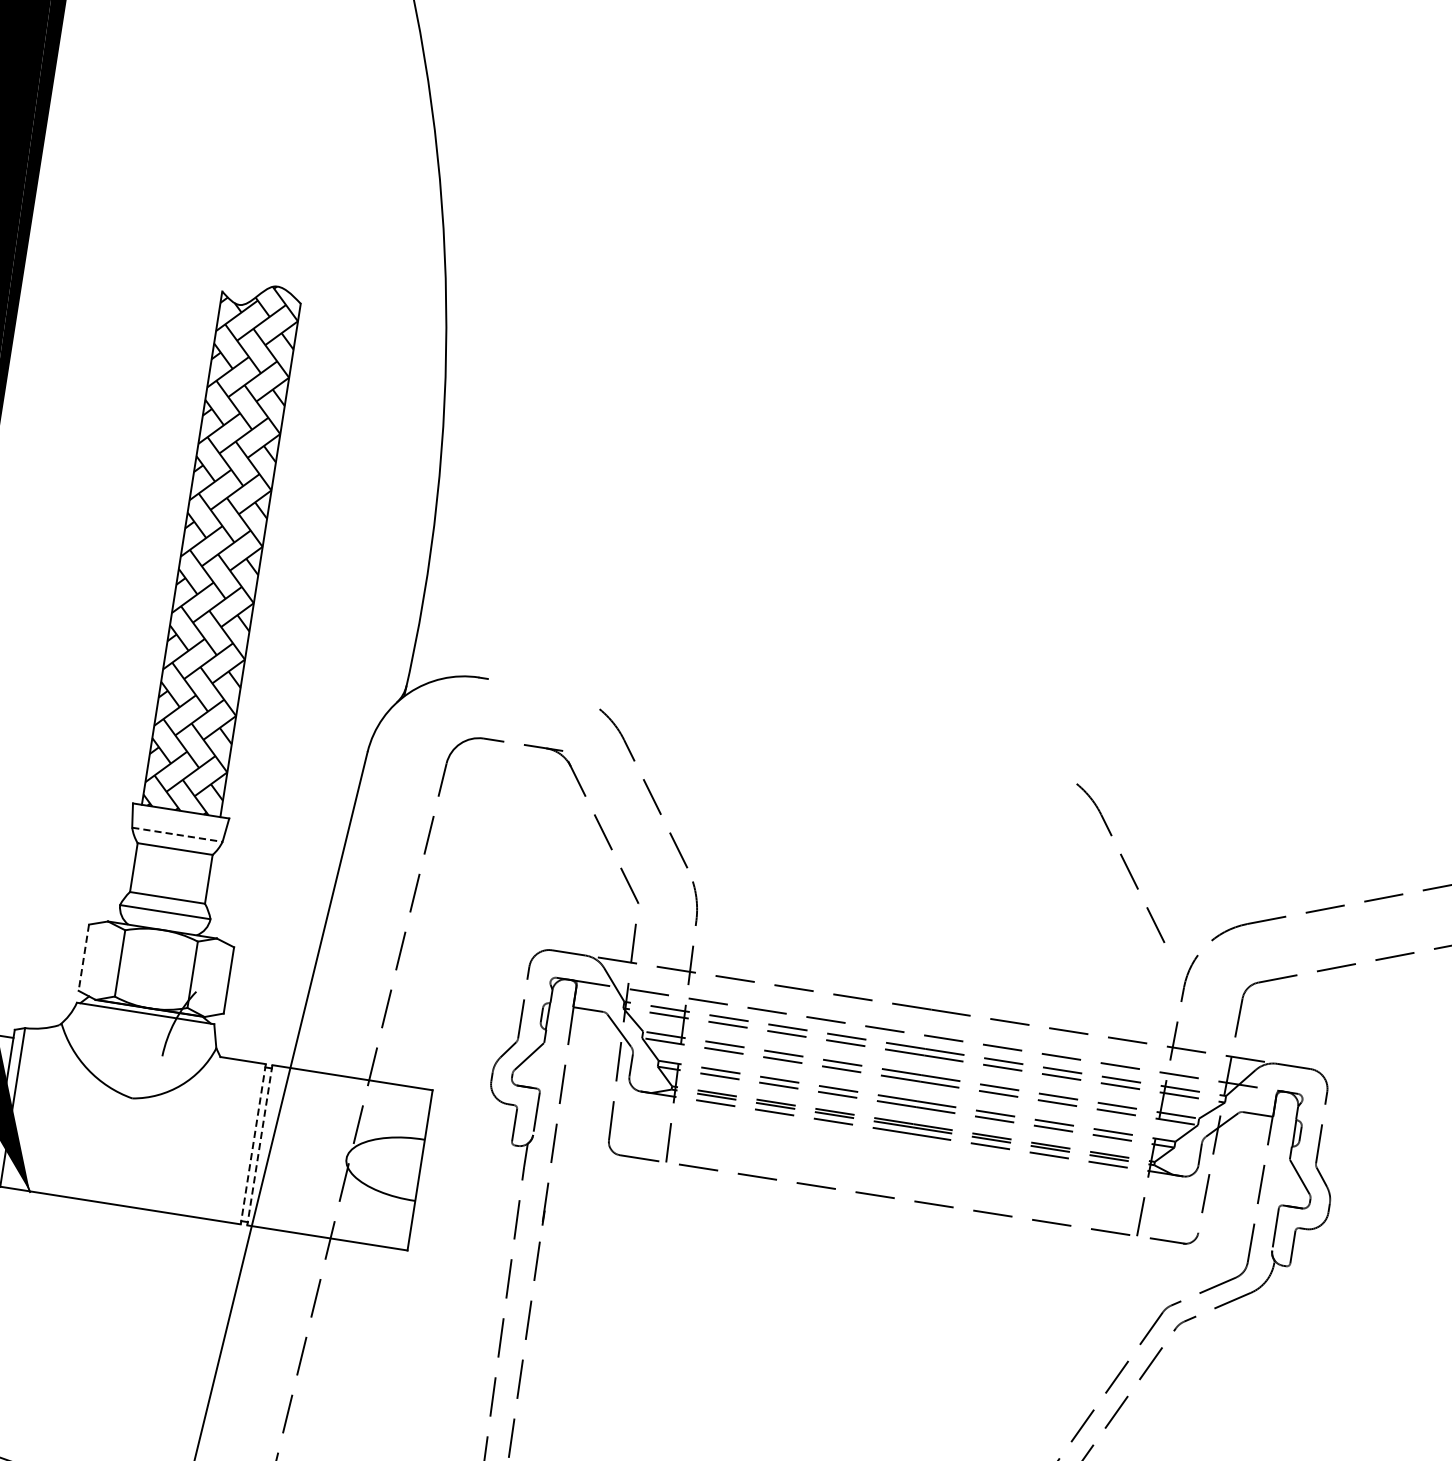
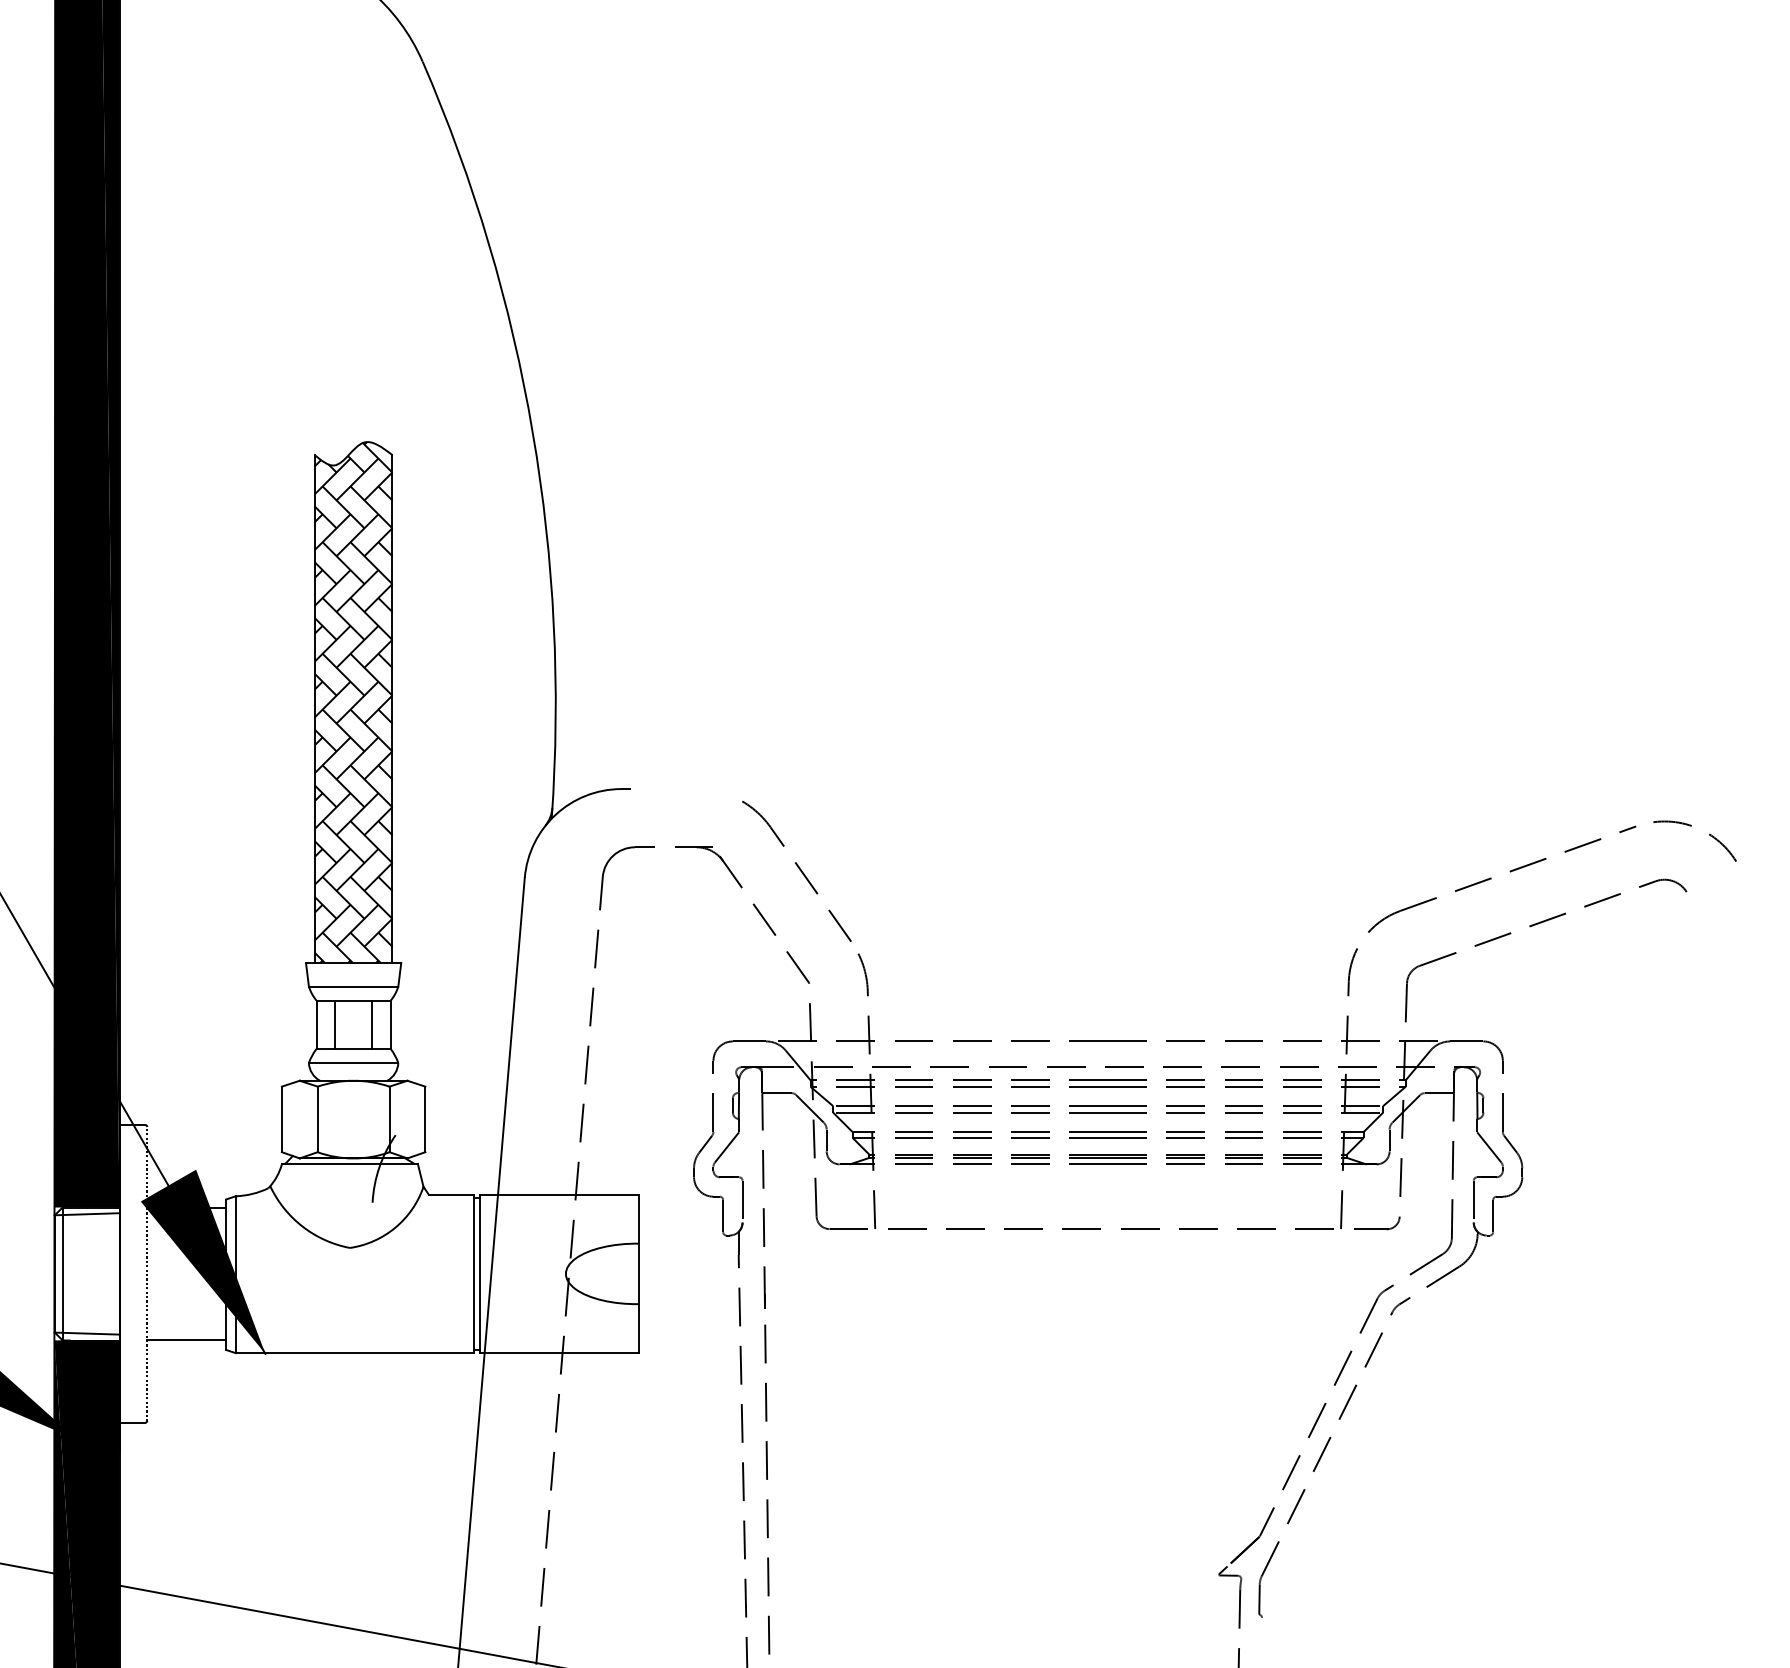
line: (177, 834) -> (353, 986), dashed -> solid
part: (1120, 863) -> (1268, 871), removed
line: (153, 870) -> (335, 1024), added
line: (190, 876) -> (372, 1024), added
line: (83, 957) -> (281, 1119), dashed -> solid
line: (253, 1144) -> (473, 1274), dashed -> solid
line: (260, 1145) -> (480, 1274), dashed -> solid

